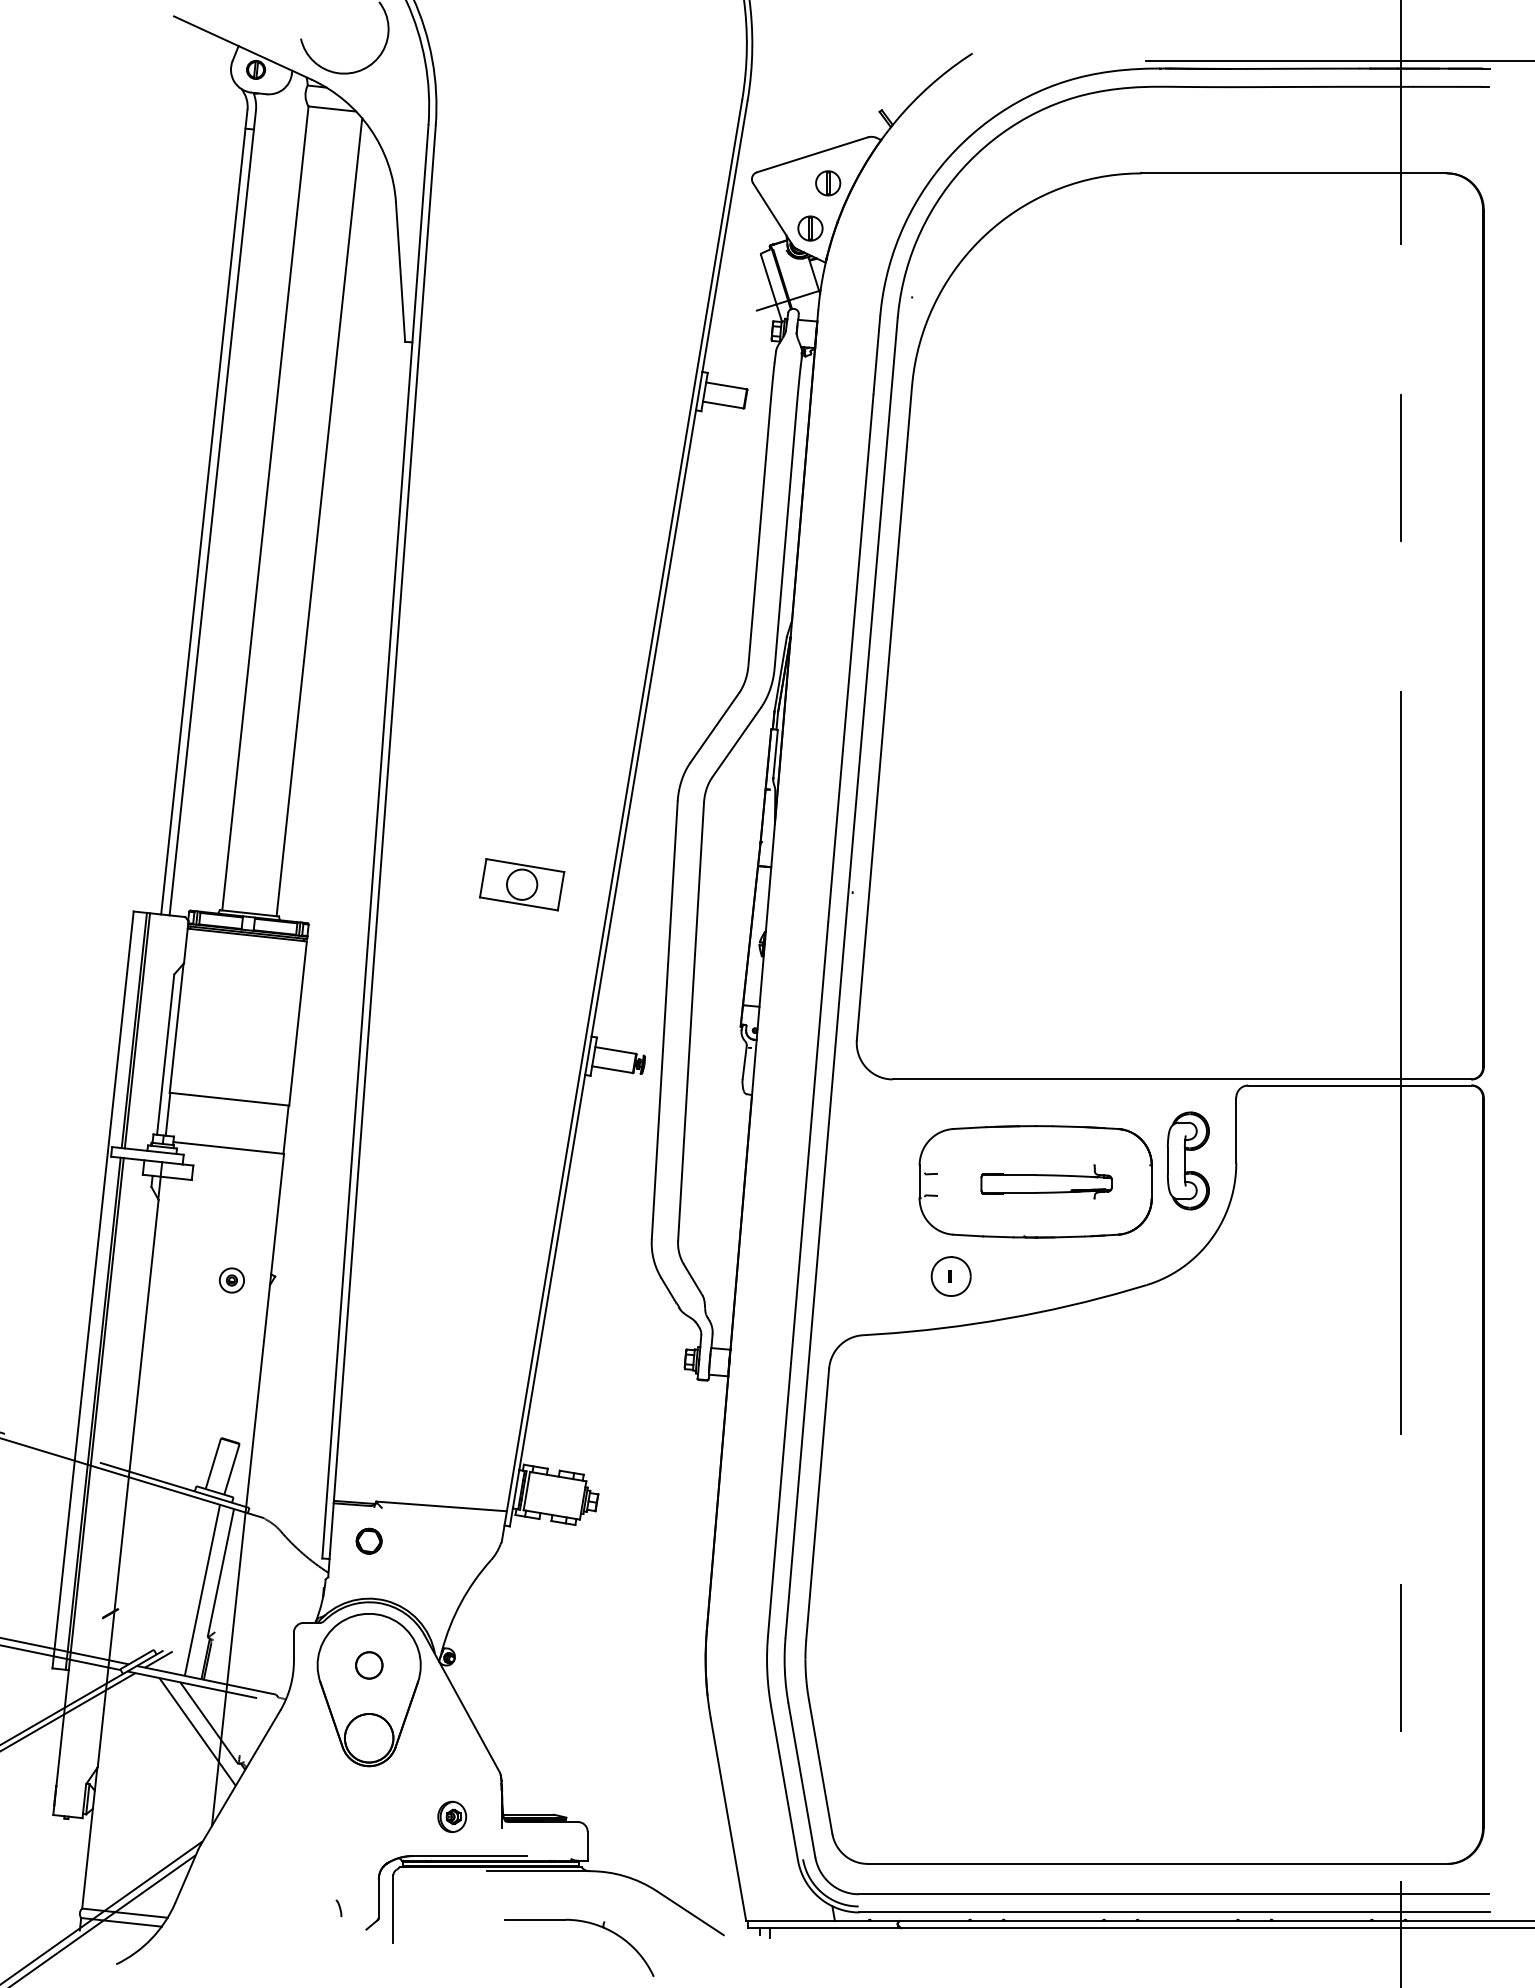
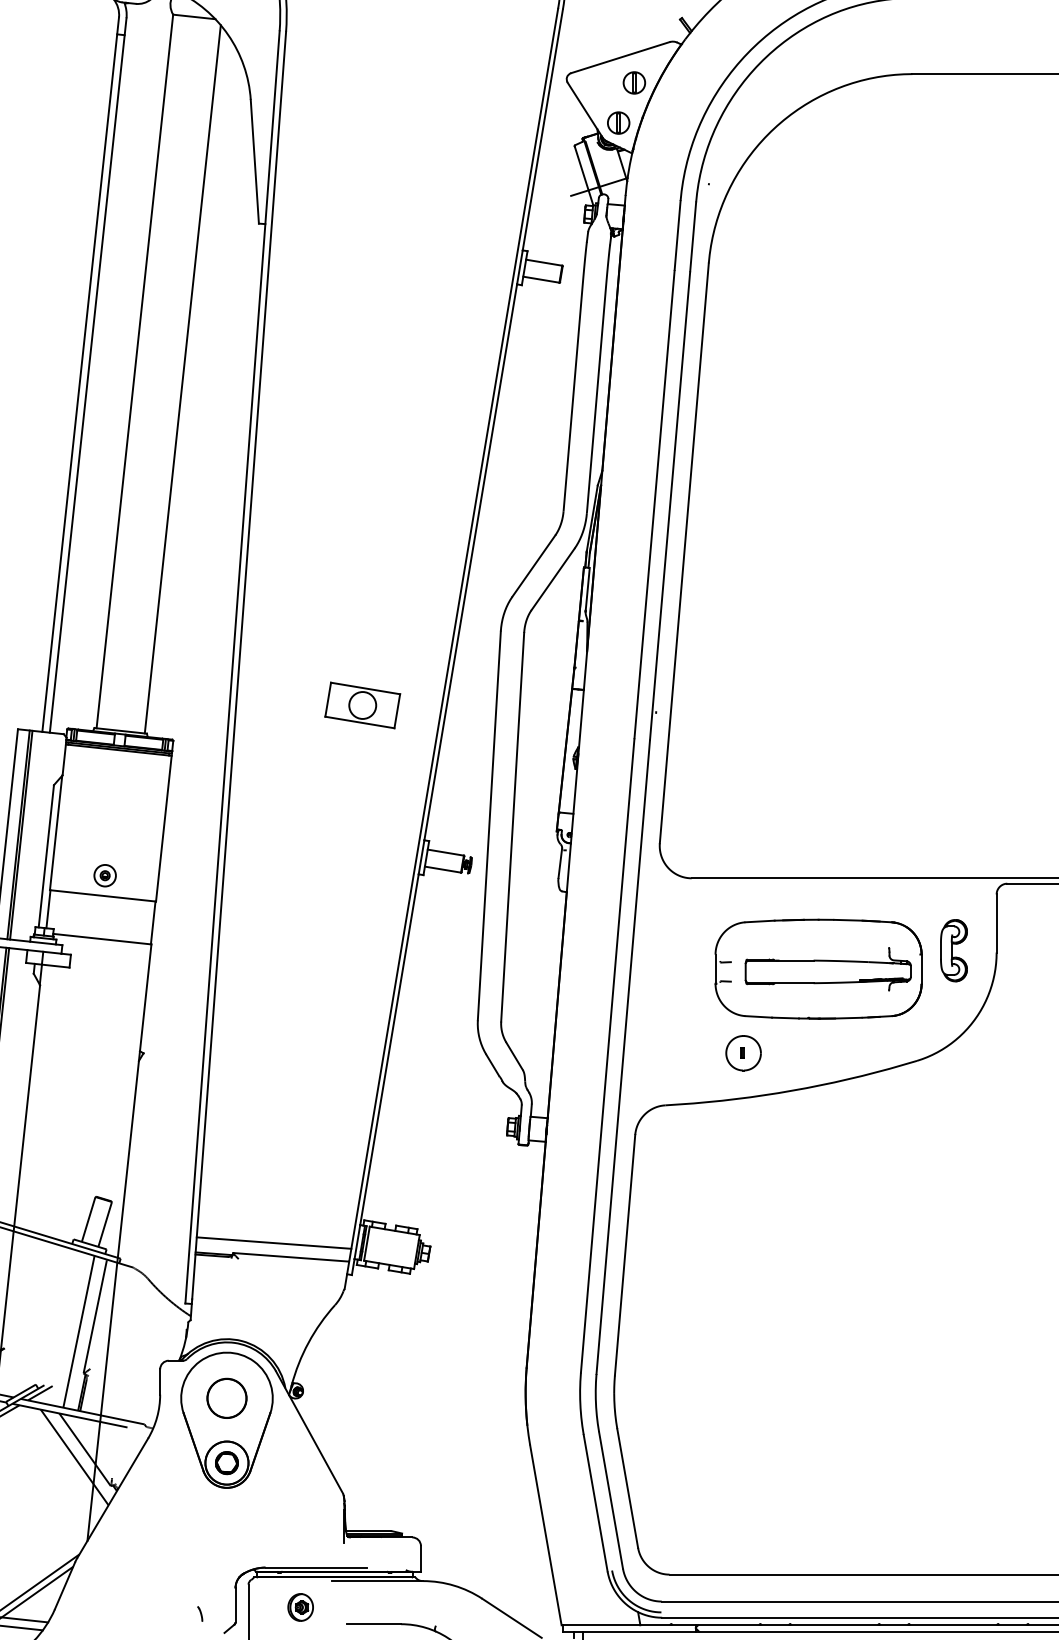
part: (1187, 1160) -> (953, 950), size x0.71
part: (1046, 1181) -> (828, 968), size x1.43
part: (231, 1280) -> (104, 875), moved
line: (422, 1489) -> (274, 1242), added
part: (368, 1540) -> (226, 1462), moved
circle: (369, 1665) -> (227, 1398), size x1.67
part: (452, 1816) -> (300, 1607), moved

